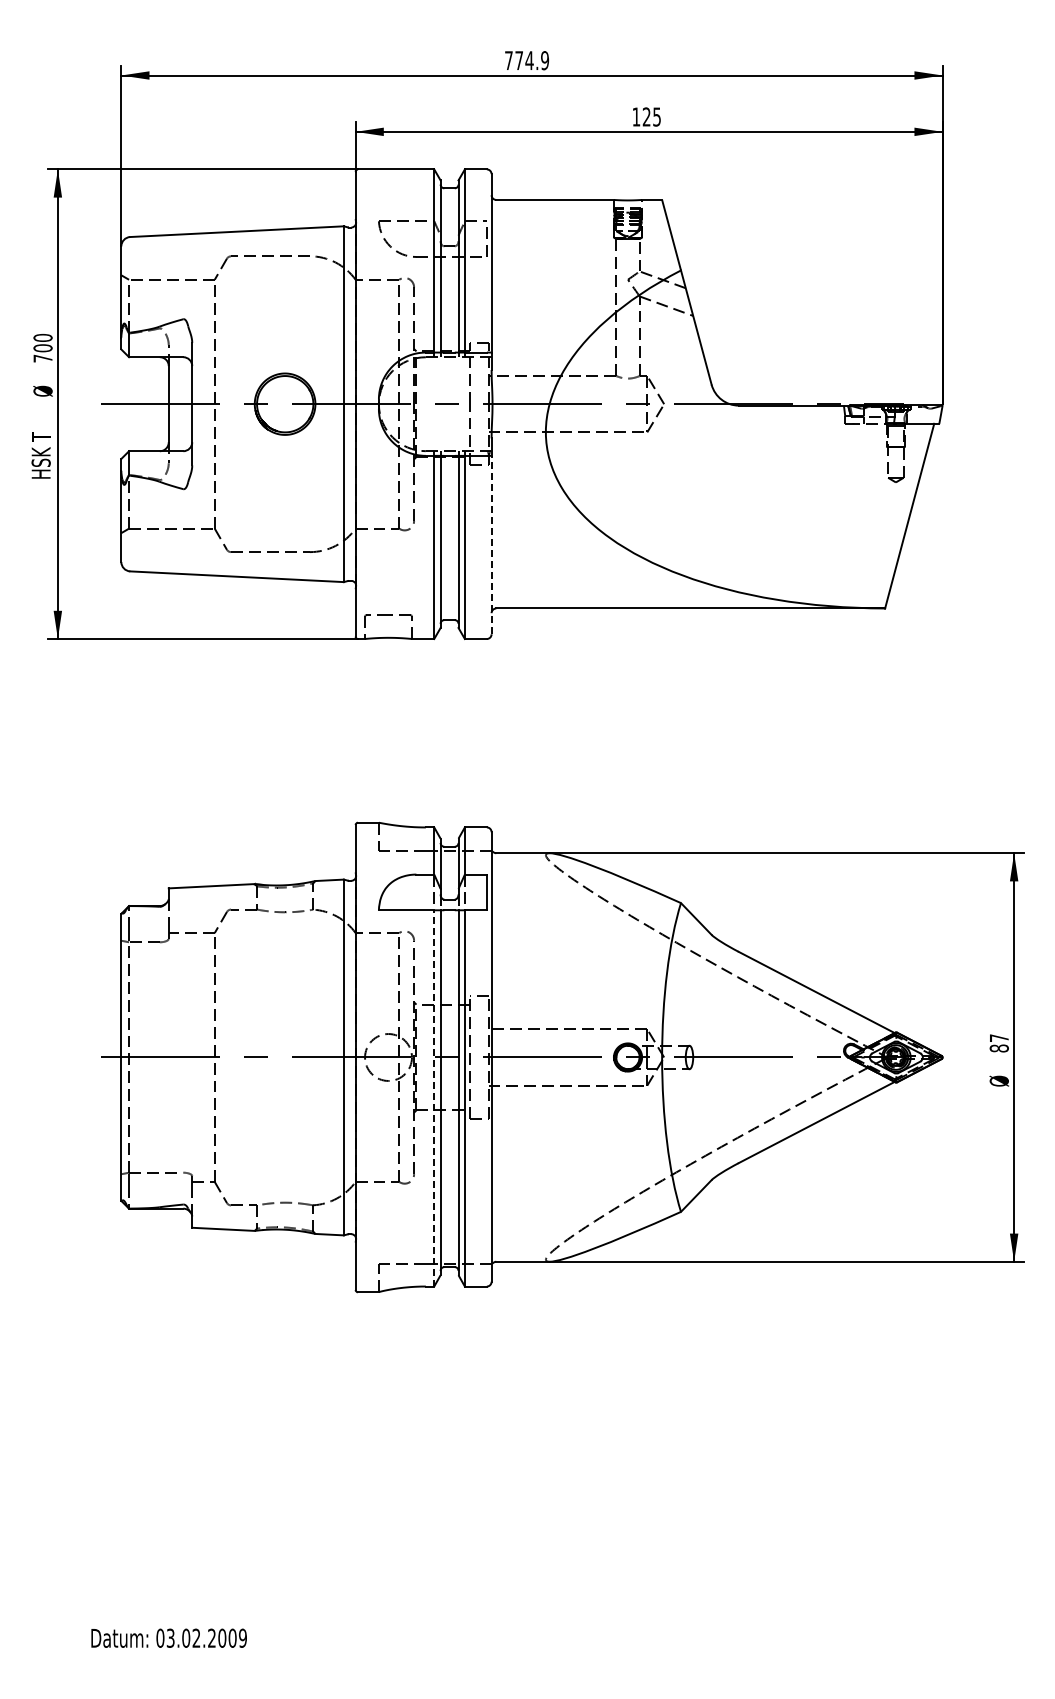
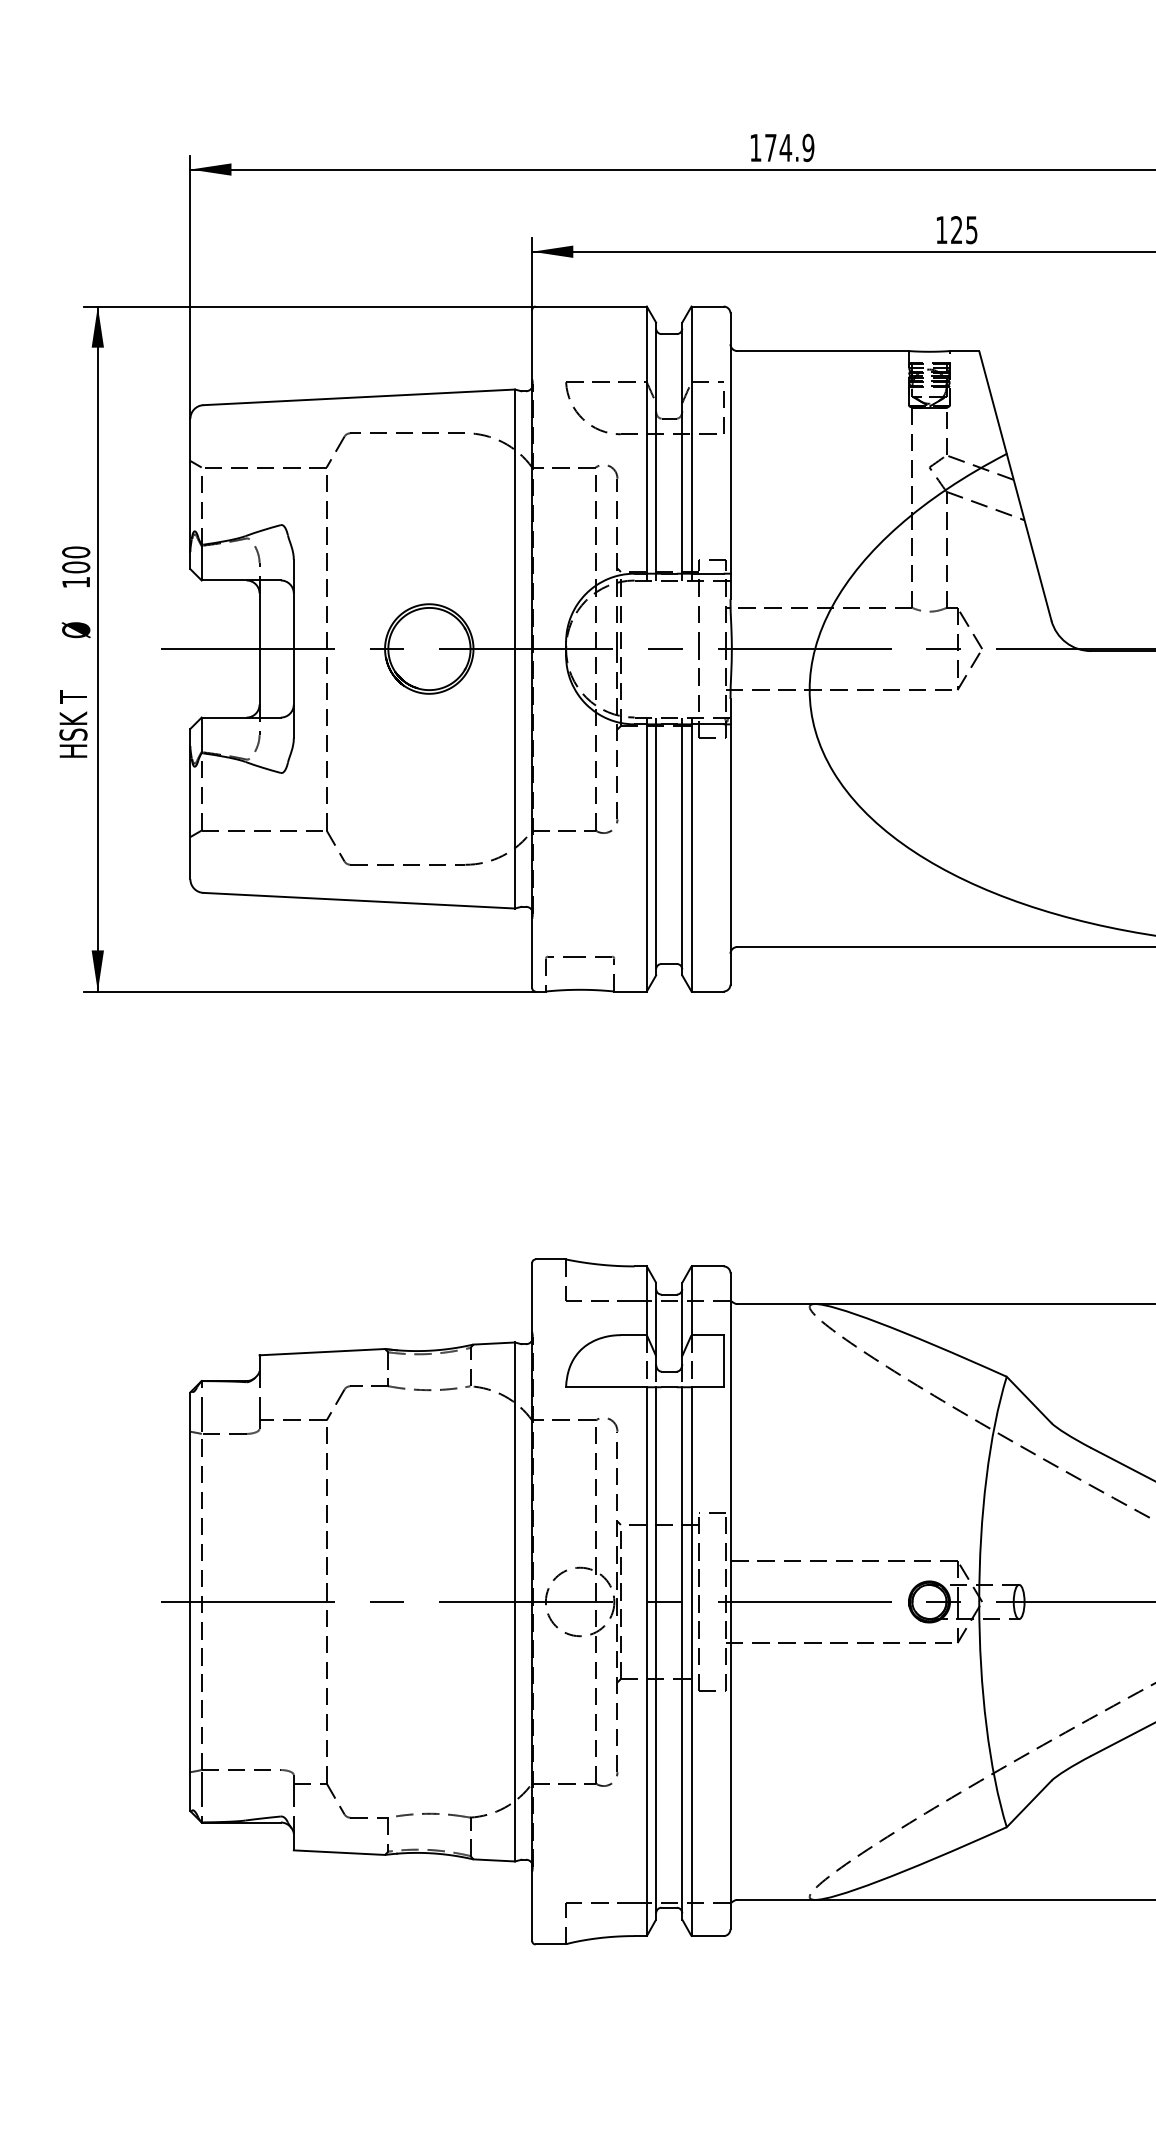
text: (508, 60) -> (755, 147), 774.9 -> 174.9
text: (42, 358) -> (75, 582), 700 -> 100
line: (491, 544) -> (730, 853), dashed -> solid
line: (434, 1097) -> (647, 1660), dashed -> solid

